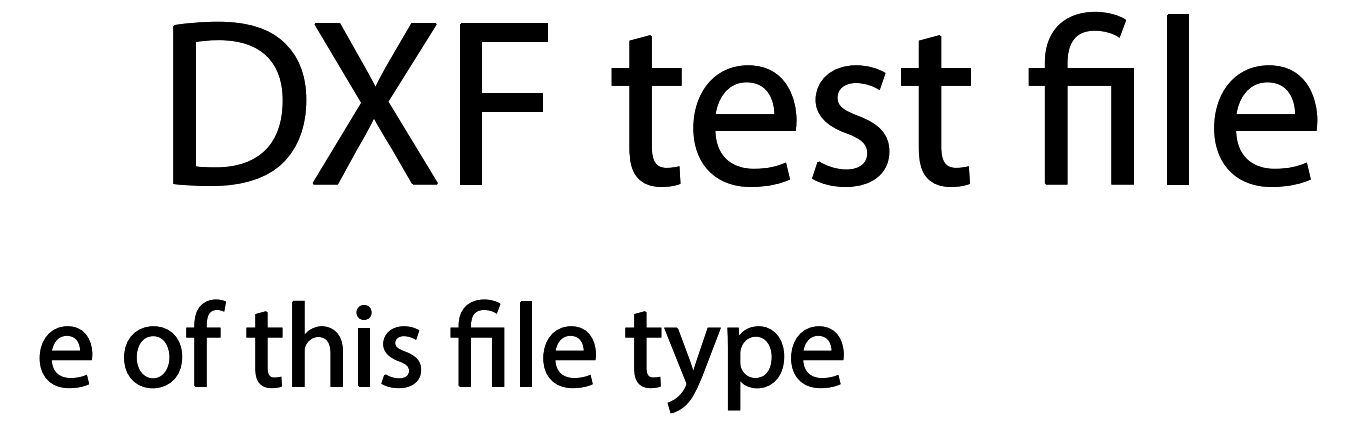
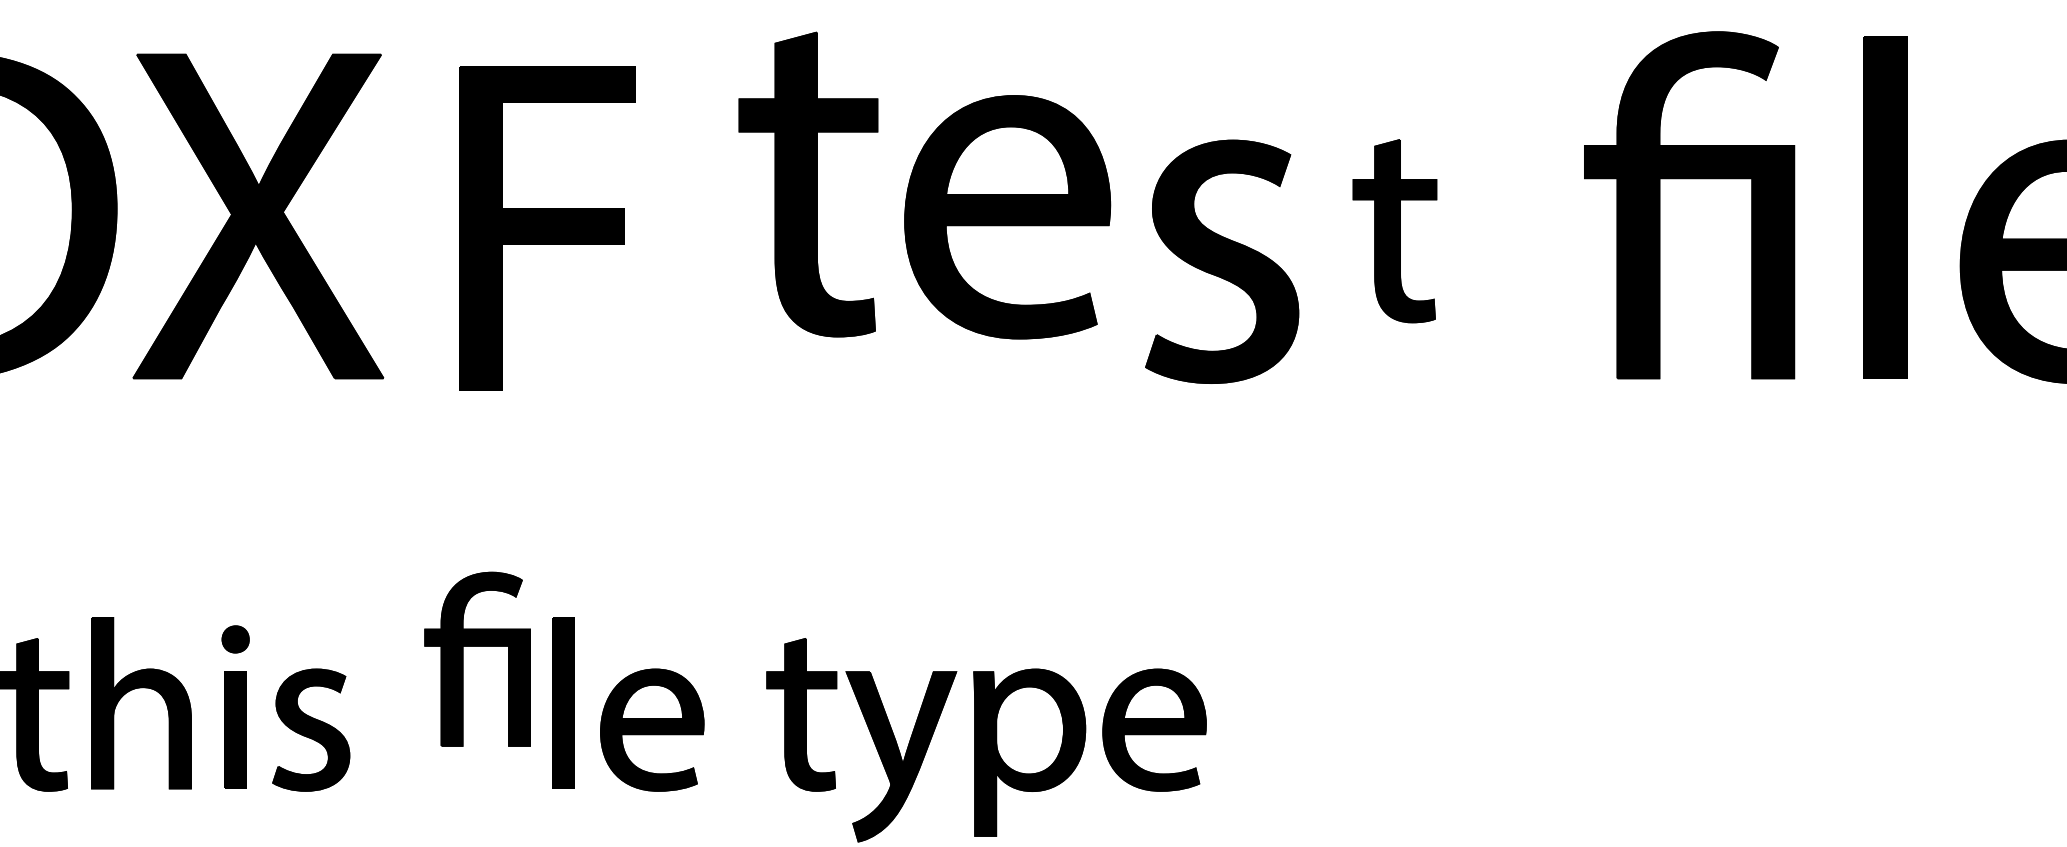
part: (503, 103) -> (546, 228), moved
part: (646, 110) -> (808, 183), moved
part: (935, 110) -> (1393, 230), size x0.6
part: (744, 125) -> (1006, 215), moved
part: (477, 342) -> (477, 657), moved

